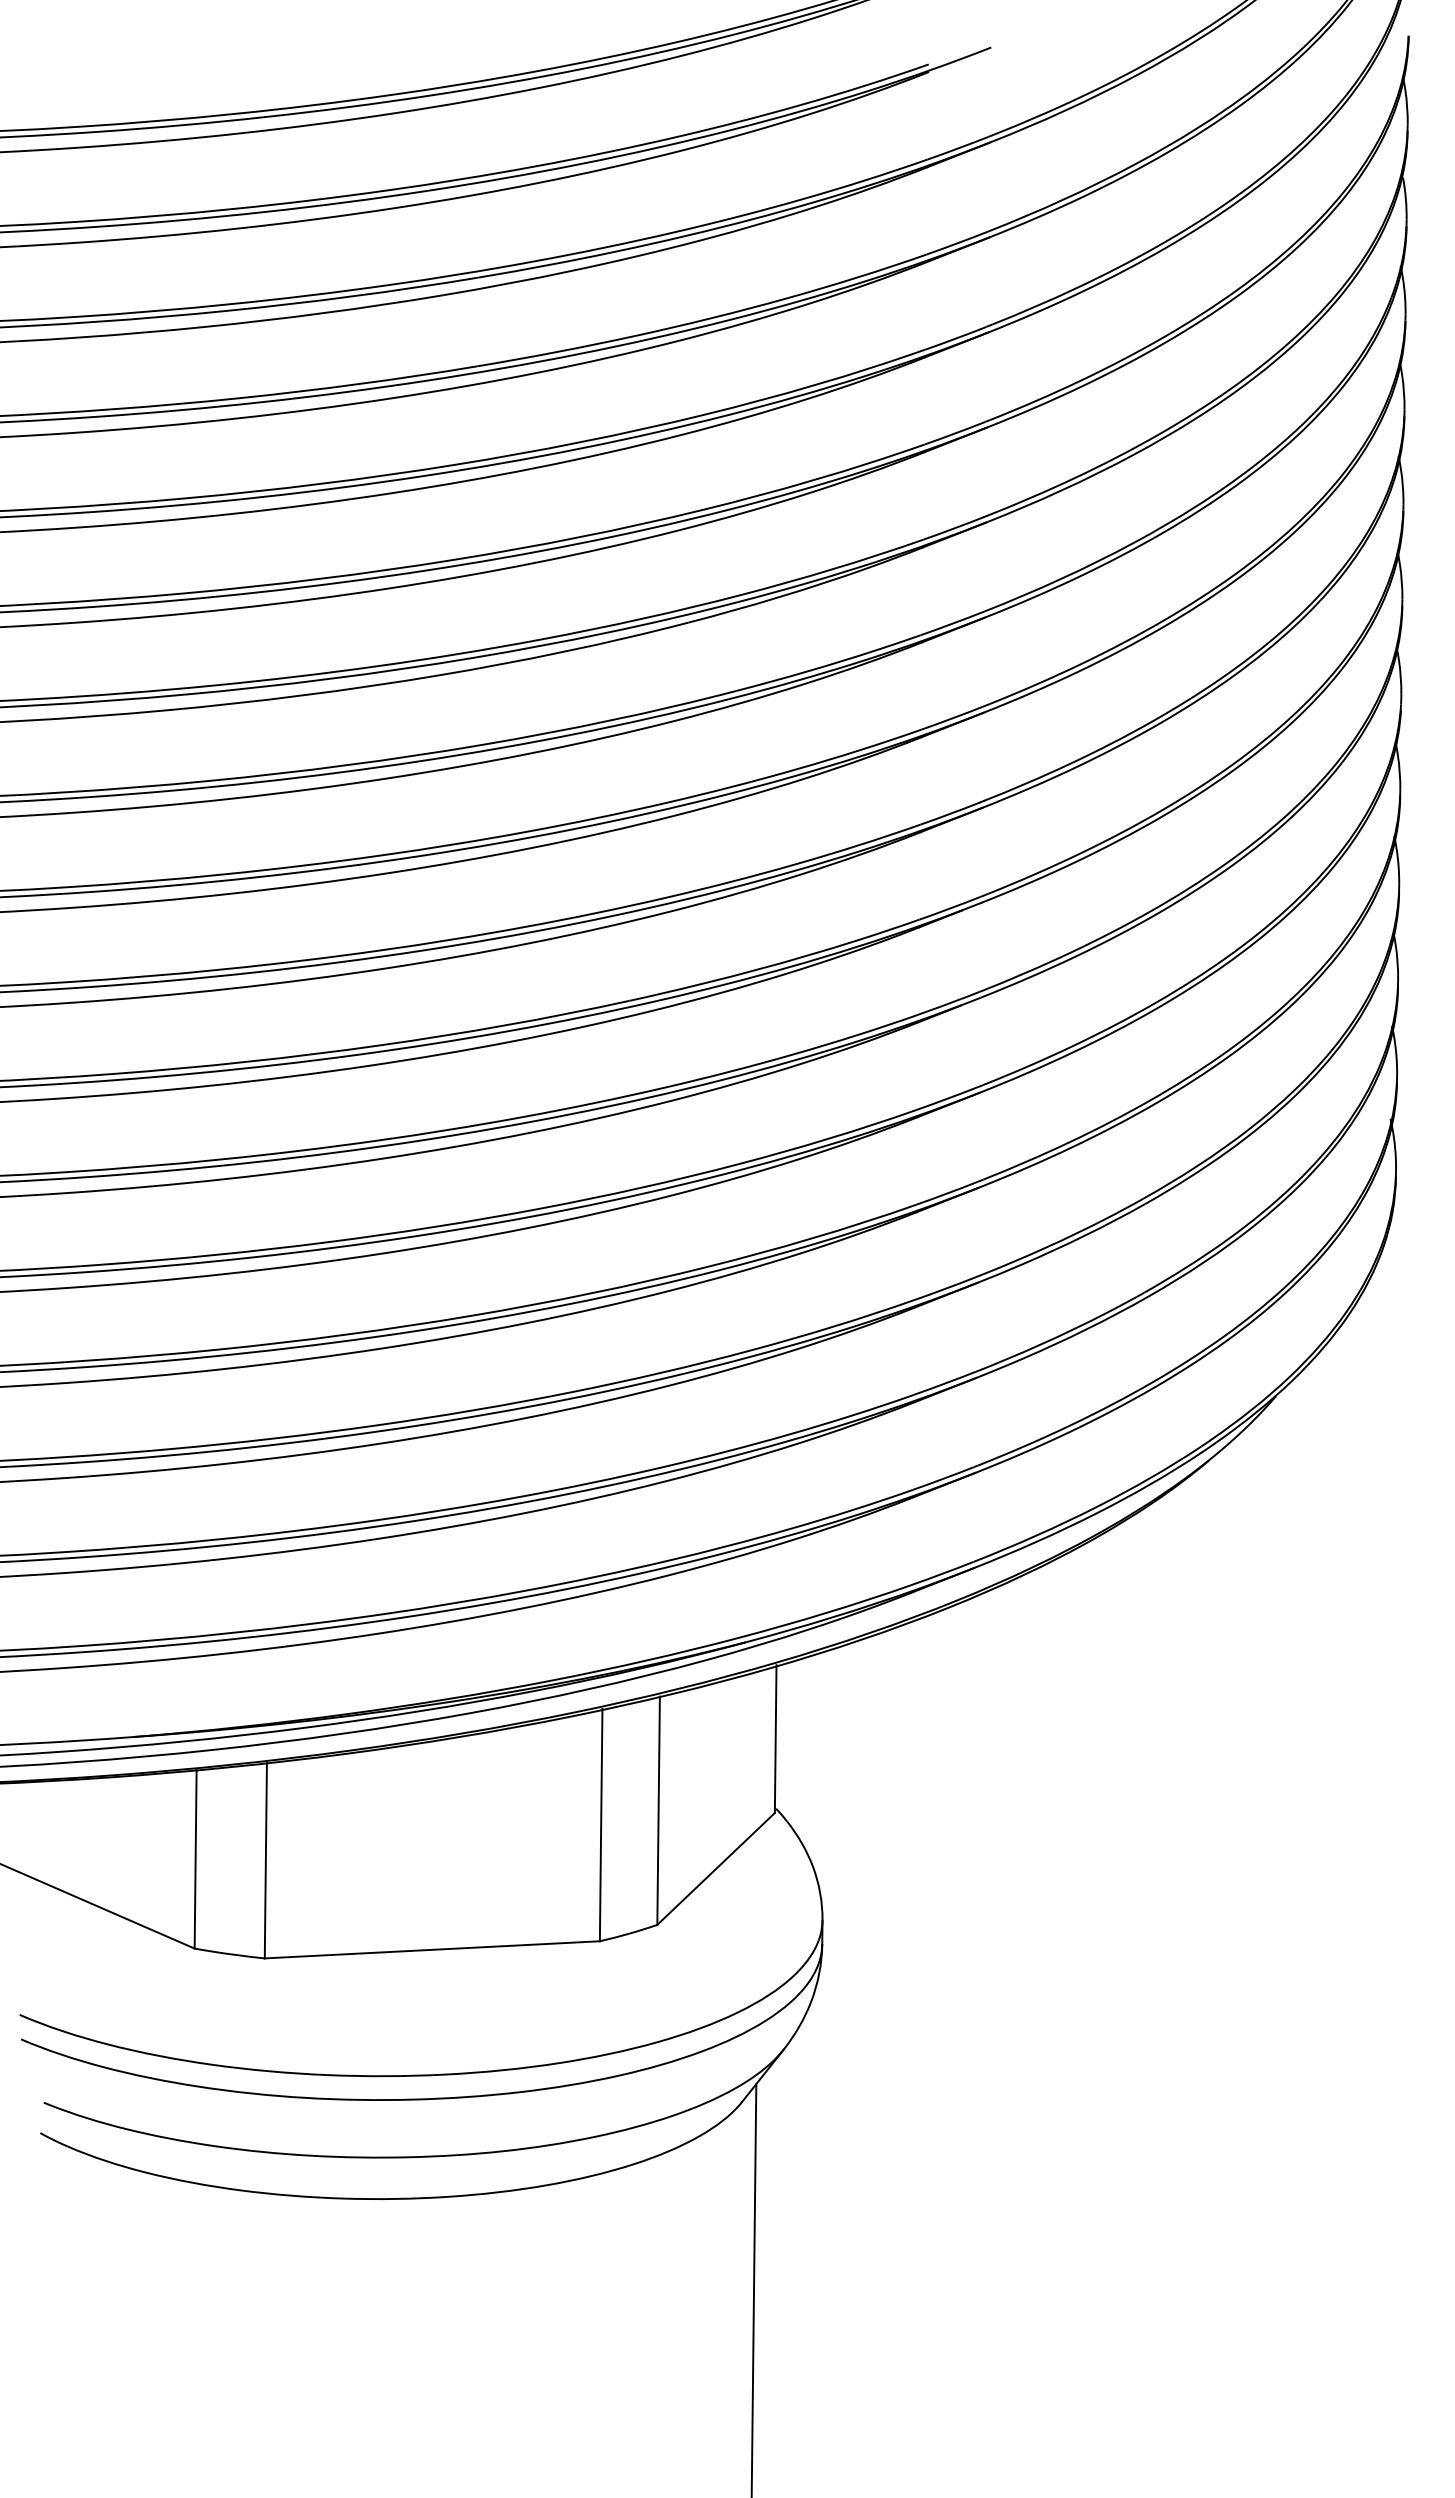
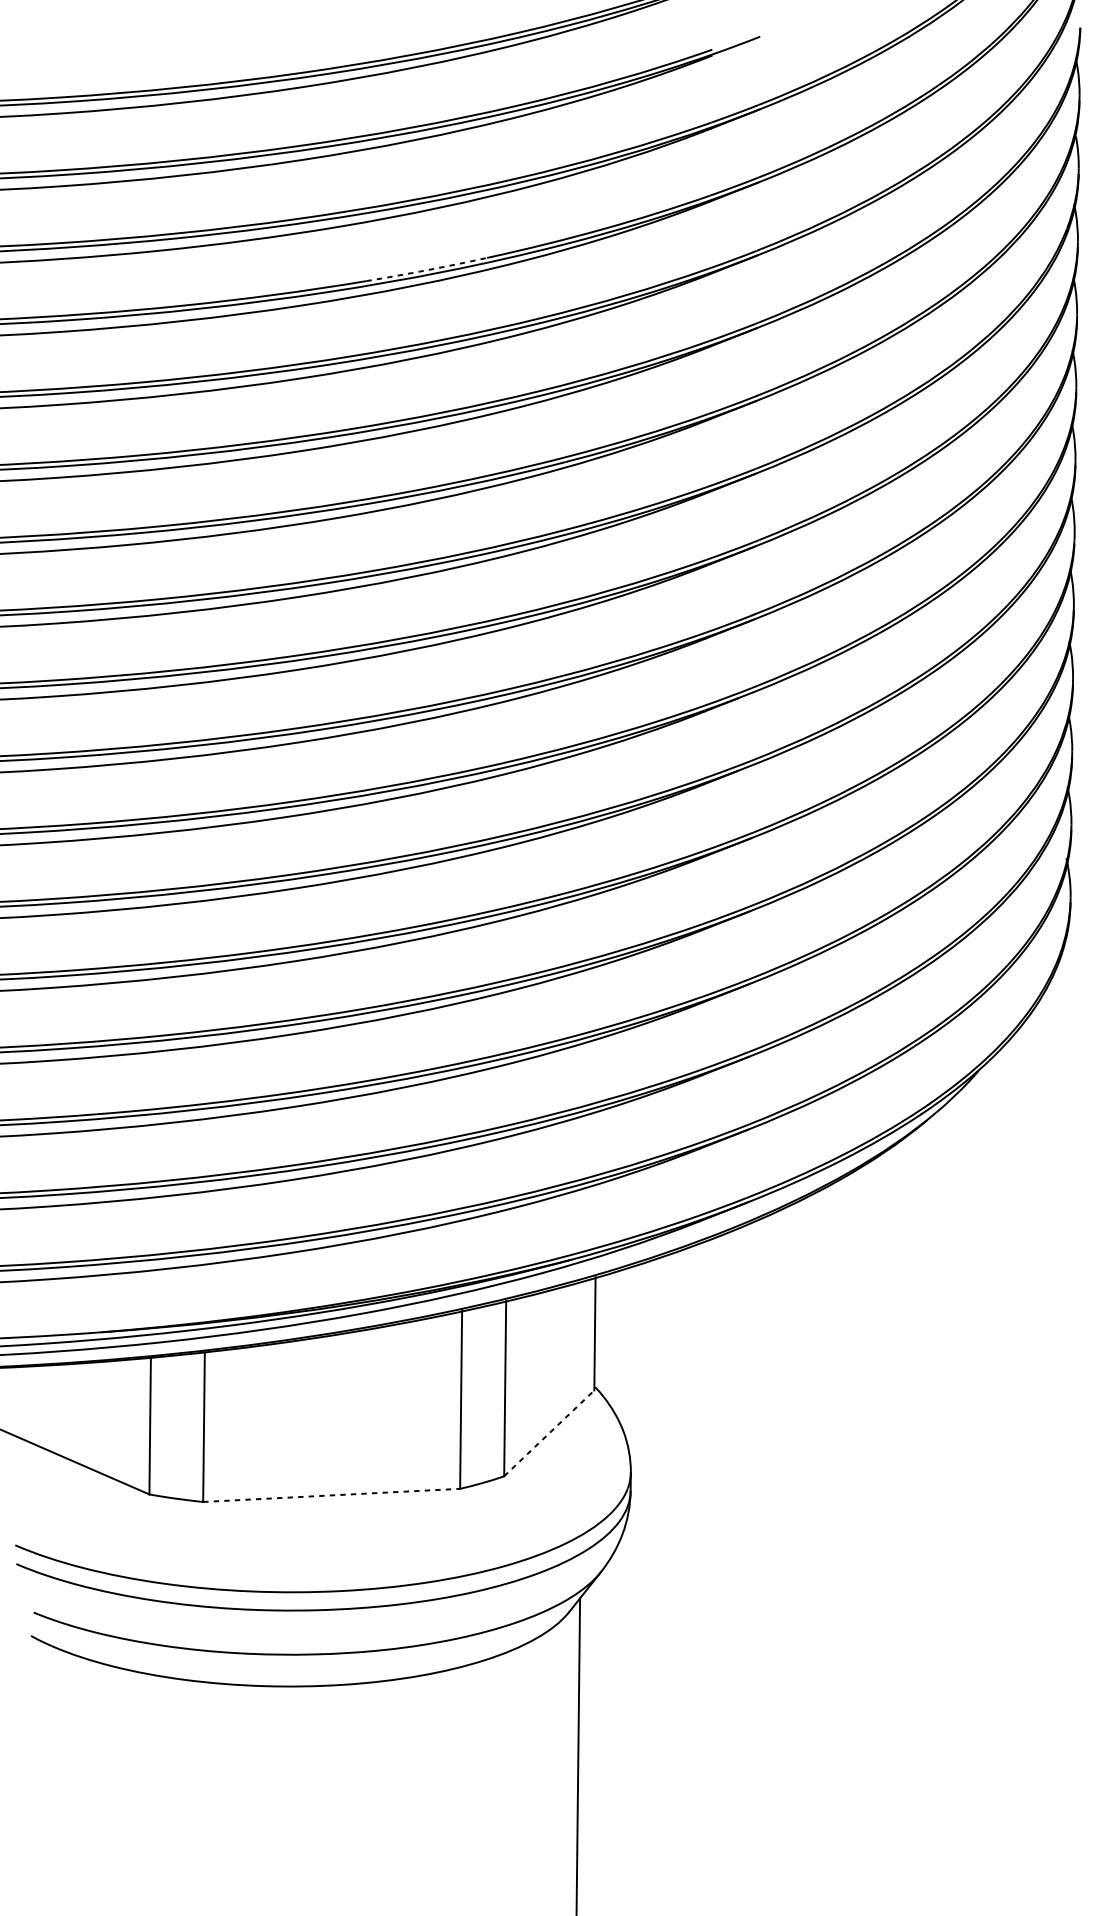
arc: (556, 352) -> (426, 270), solid -> dashed
line: (716, 1868) -> (549, 1433), solid -> dashed
line: (432, 1949) -> (331, 1495), solid -> dashed

